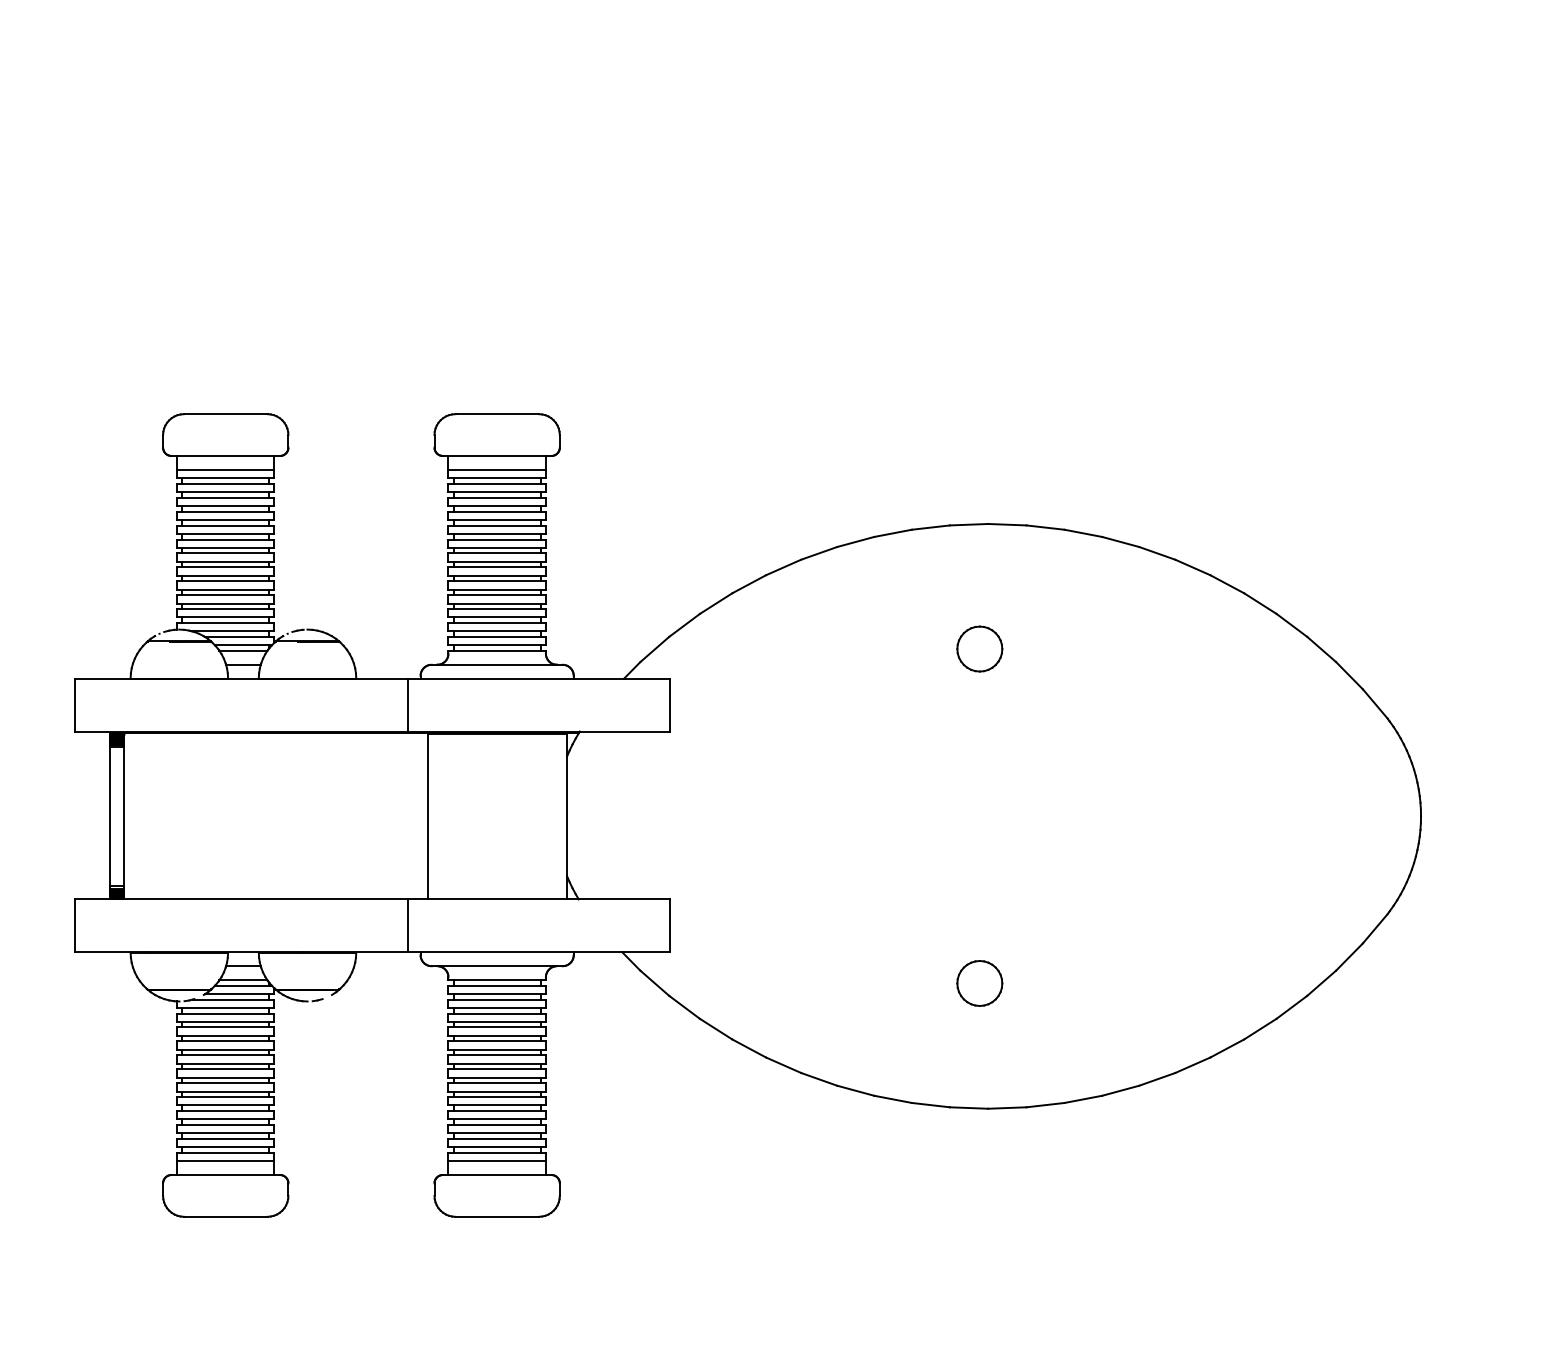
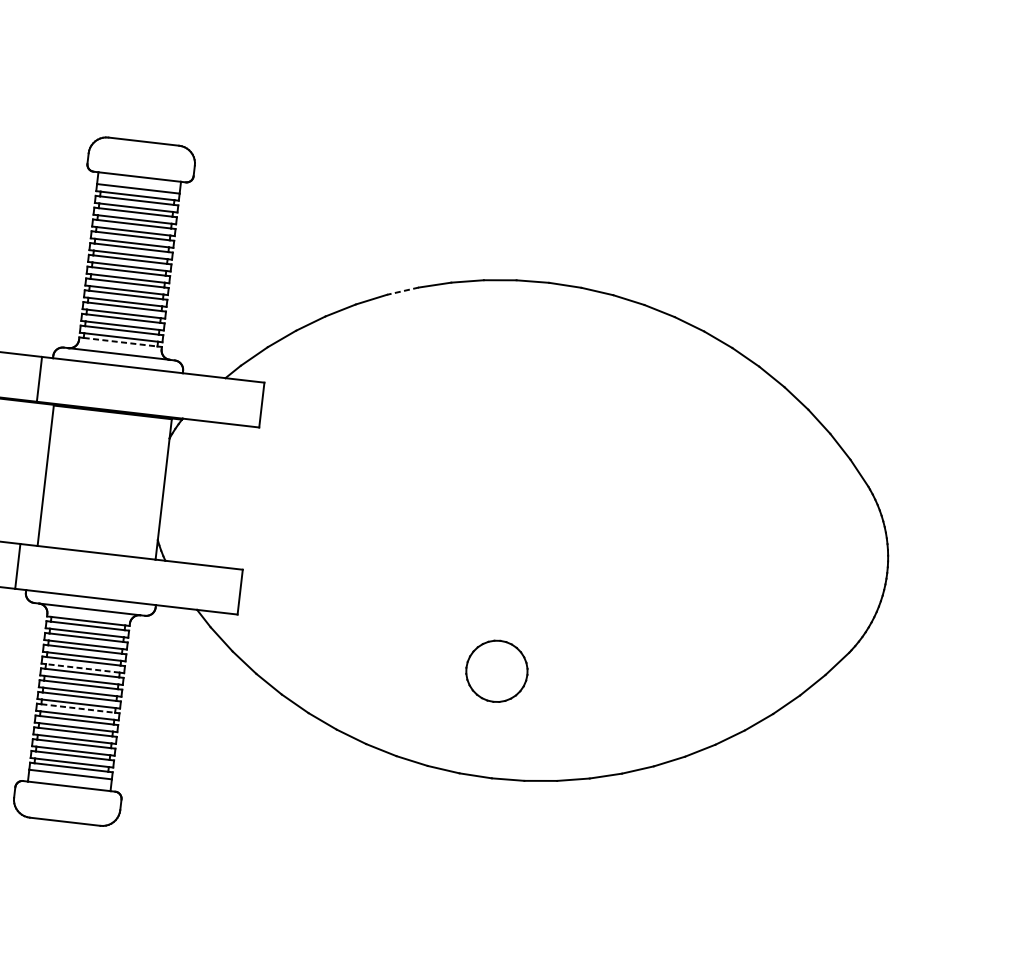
line: (818, 553) -> (402, 291), solid -> dashed
part: (979, 648) -> (529, 387), removed
line: (497, 650) -> (120, 341), solid -> dashed
part: (979, 983) -> (496, 671), size x1.6
line: (497, 1035) -> (83, 668), solid -> dashed
line: (497, 1083) -> (78, 708), solid -> dashed

